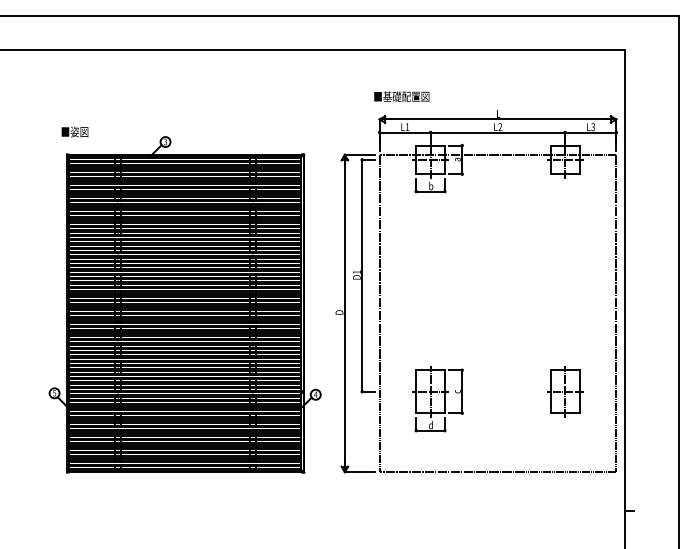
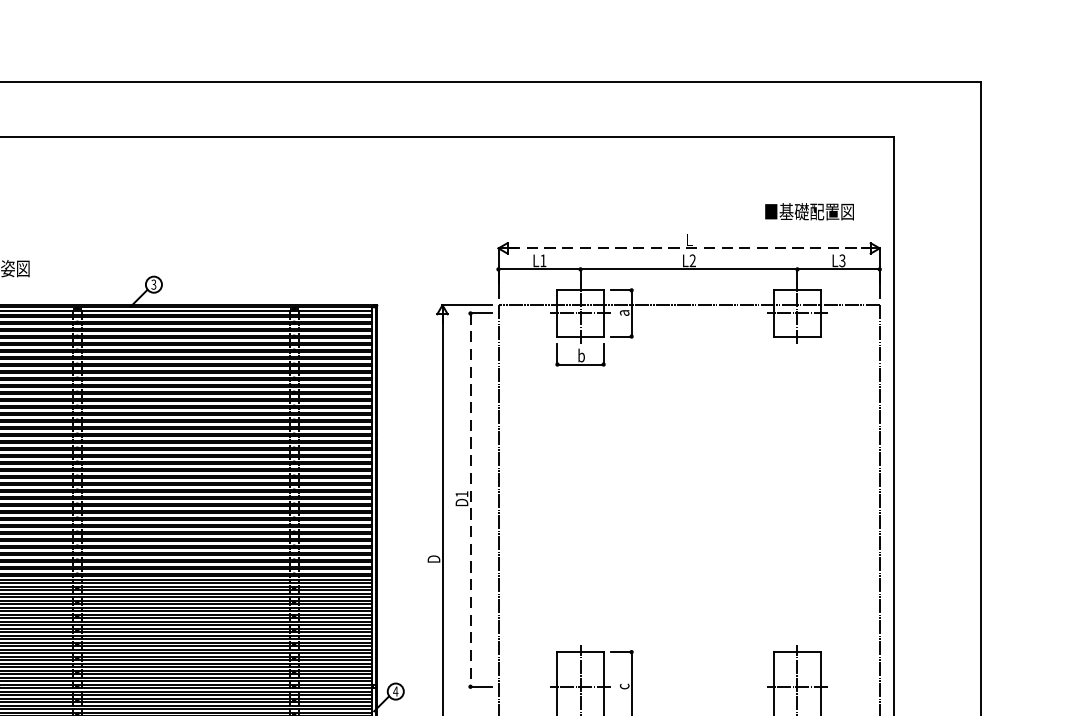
text: (401, 96) -> (809, 211), moved
line: (498, 119) -> (689, 248), solid -> dashed
line: (362, 275) -> (470, 499), solid -> dashed

